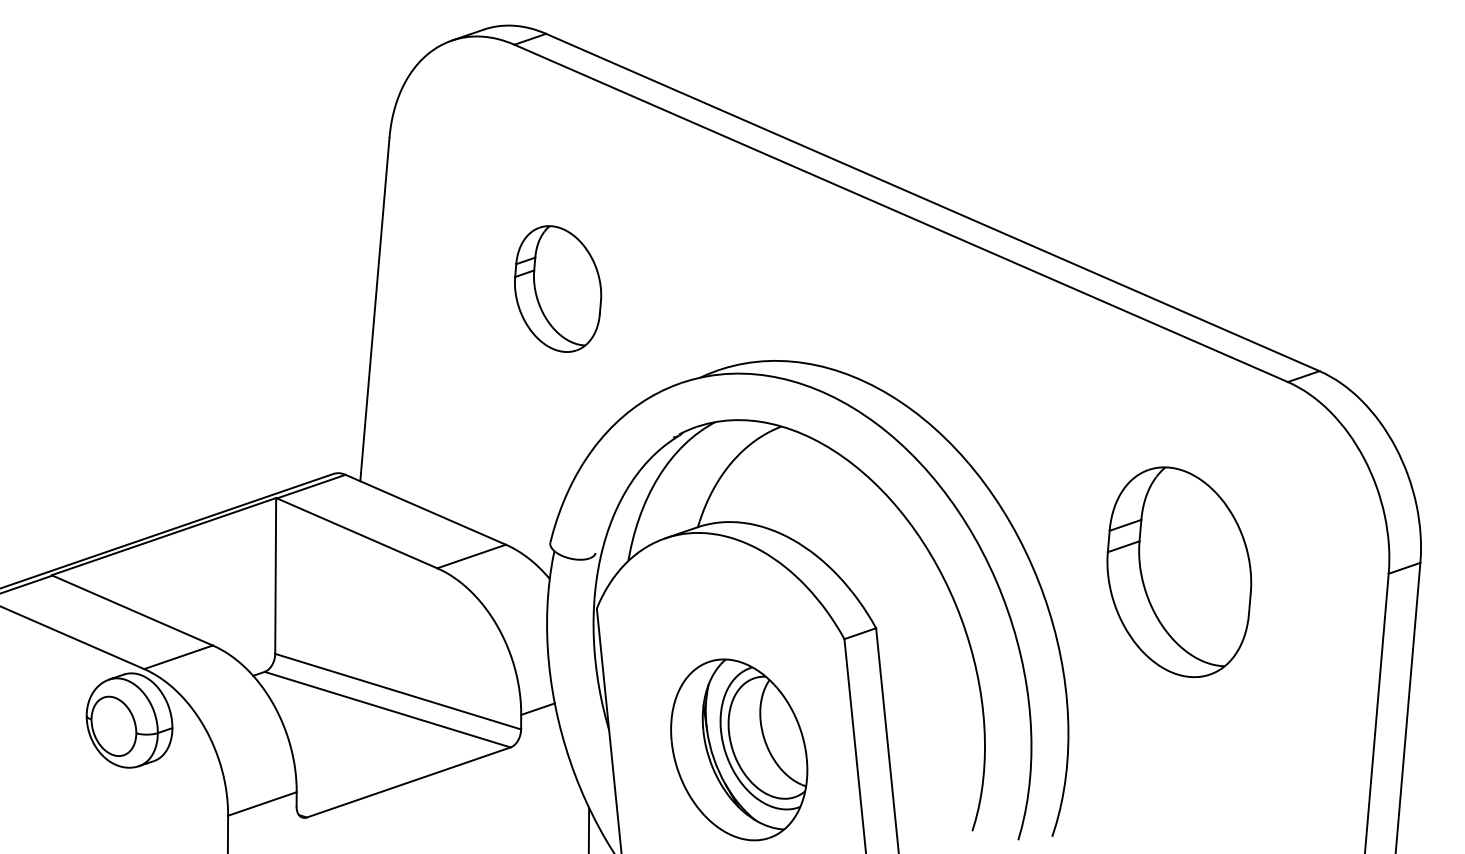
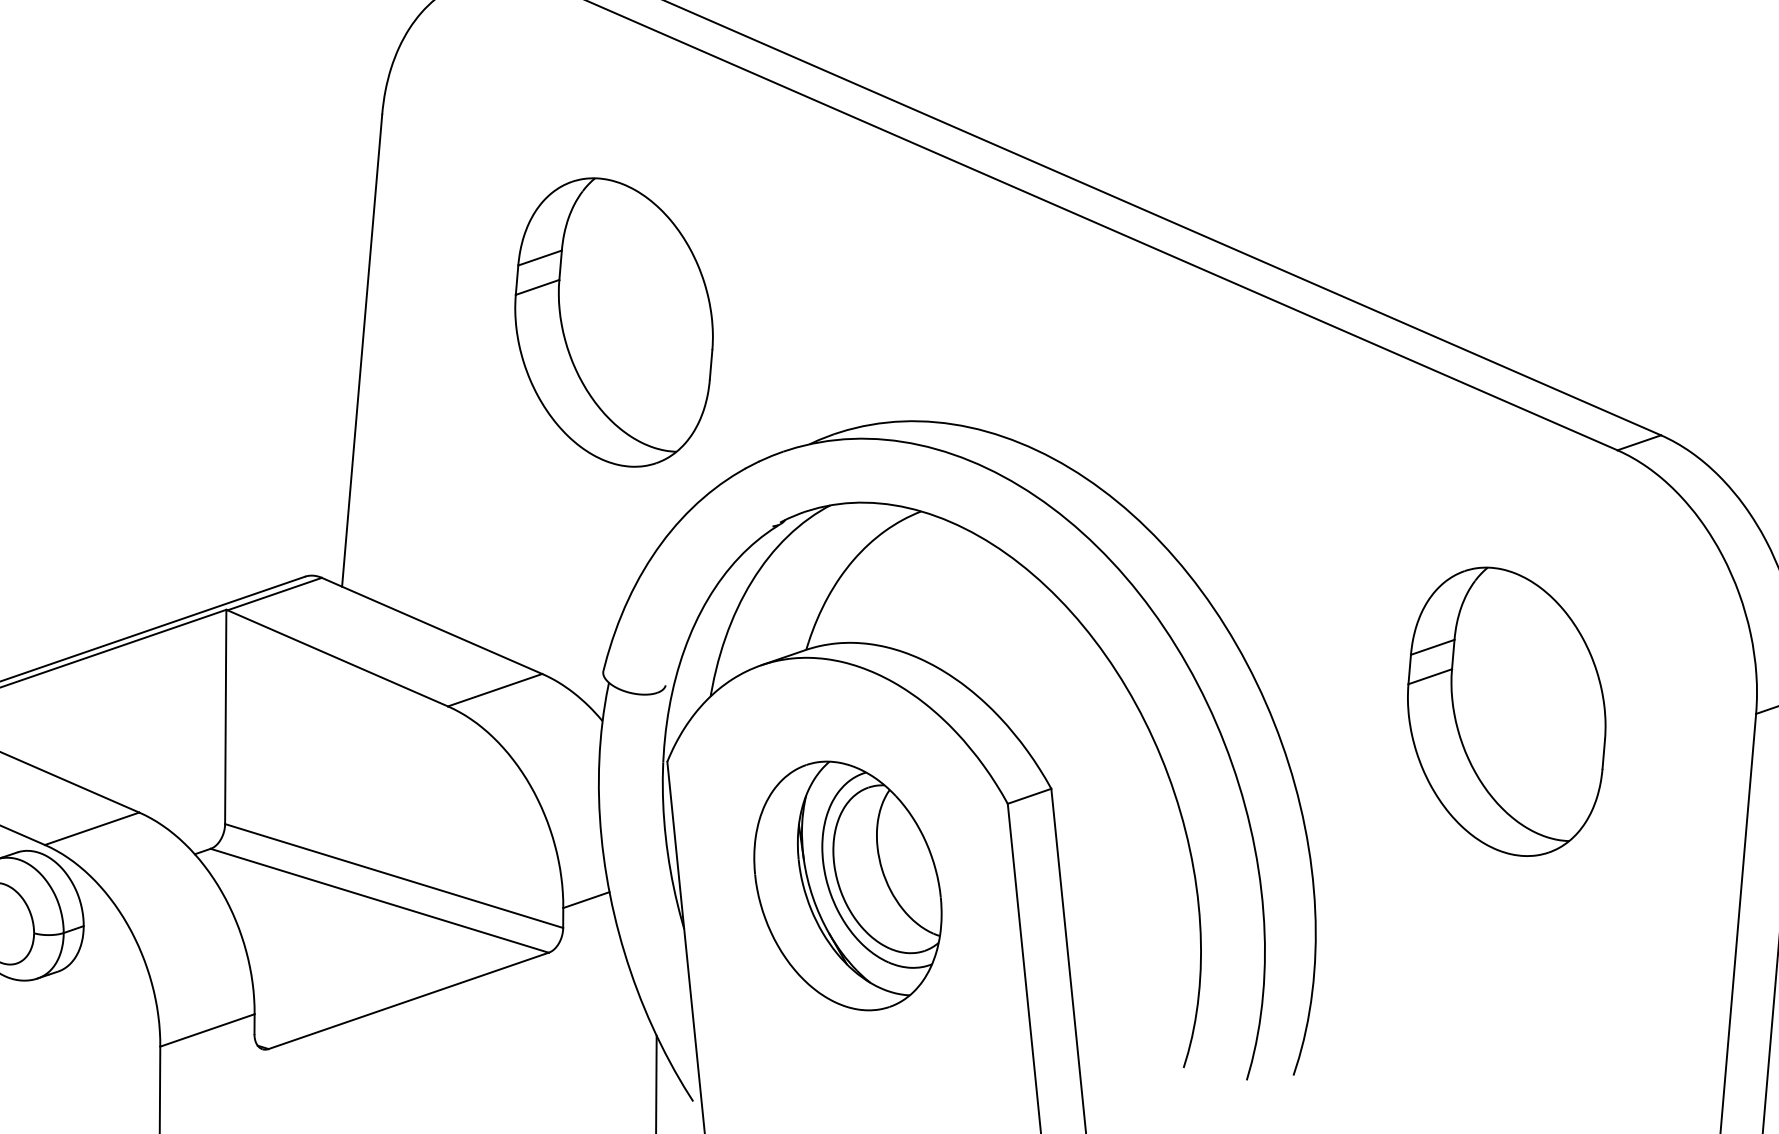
part: (557, 288) -> (613, 321), size x1.67
part: (1179, 572) -> (1506, 712), moved
part: (739, 749) -> (848, 885), moved

